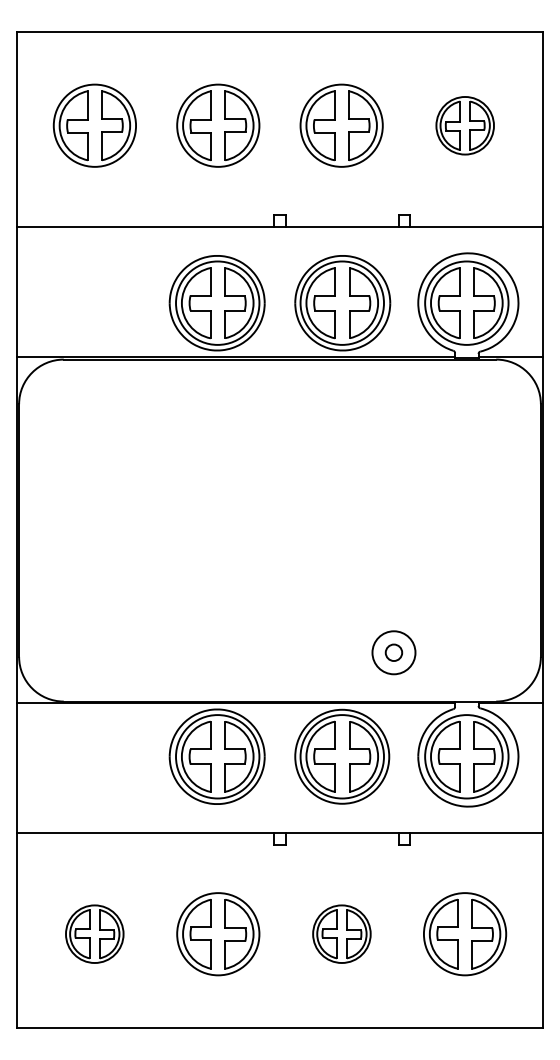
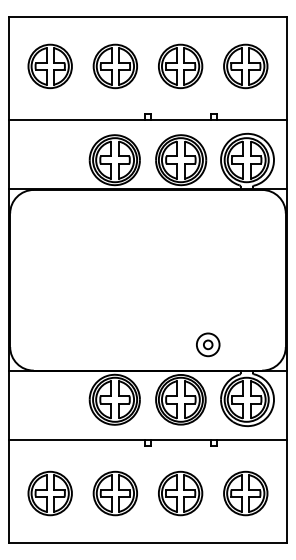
part: (464, 125) -> (245, 66), size x1.43
part: (93, 934) -> (49, 493), size x1.43
part: (341, 934) -> (180, 493), size x1.43

